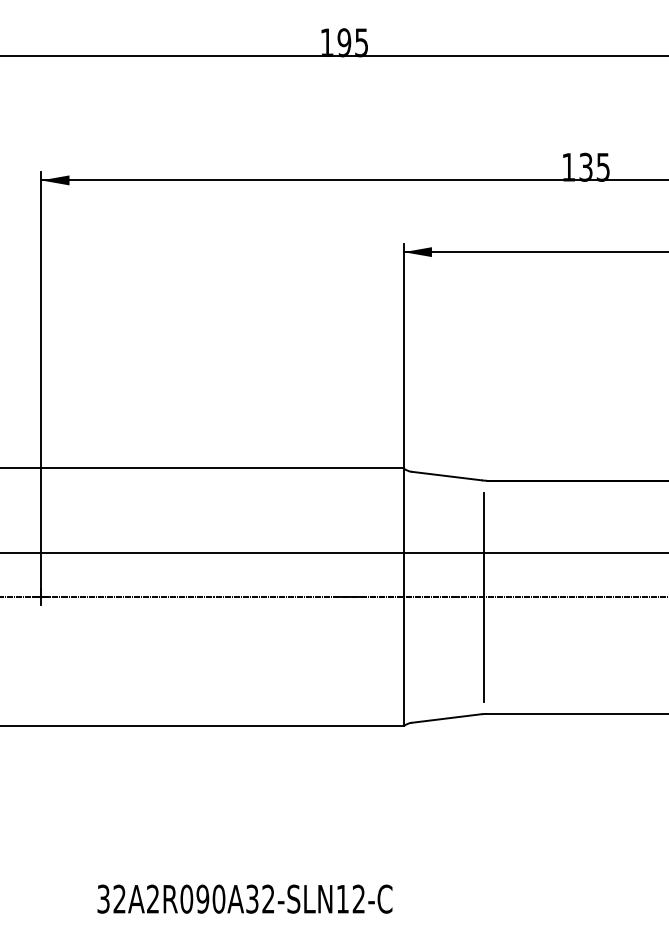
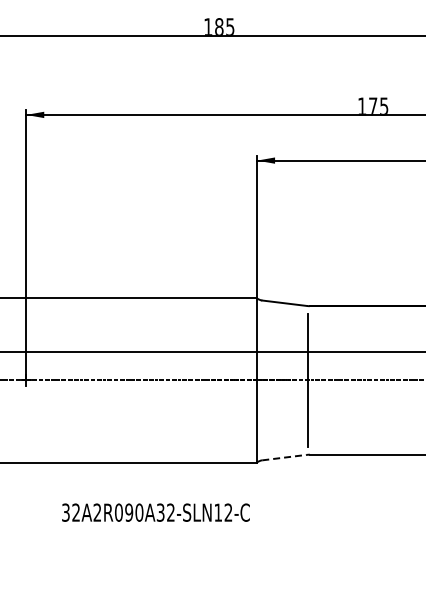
text: (344, 41) -> (219, 26), 195 -> 185
text: (586, 165) -> (373, 105), 135 -> 175
line: (448, 718) -> (285, 457), solid -> dashed
text: (244, 898) -> (155, 512), moved

